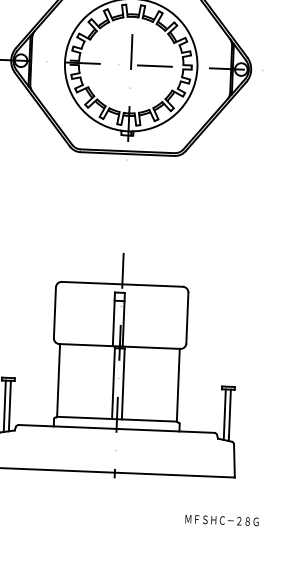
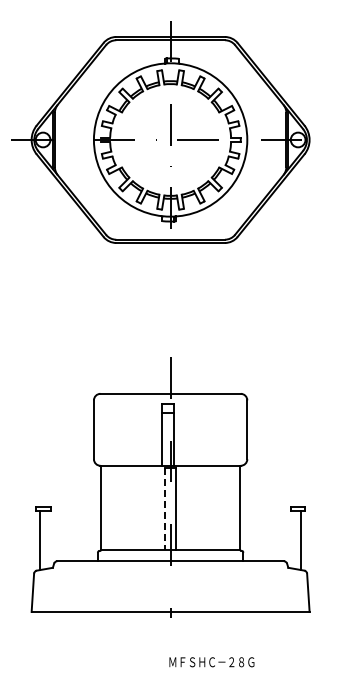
line: (113, 384) -> (164, 509), solid -> dashed
line: (10, 405) -> (46, 539), removed
line: (225, 414) -> (295, 539), removed
text: (221, 520) -> (211, 662), moved

